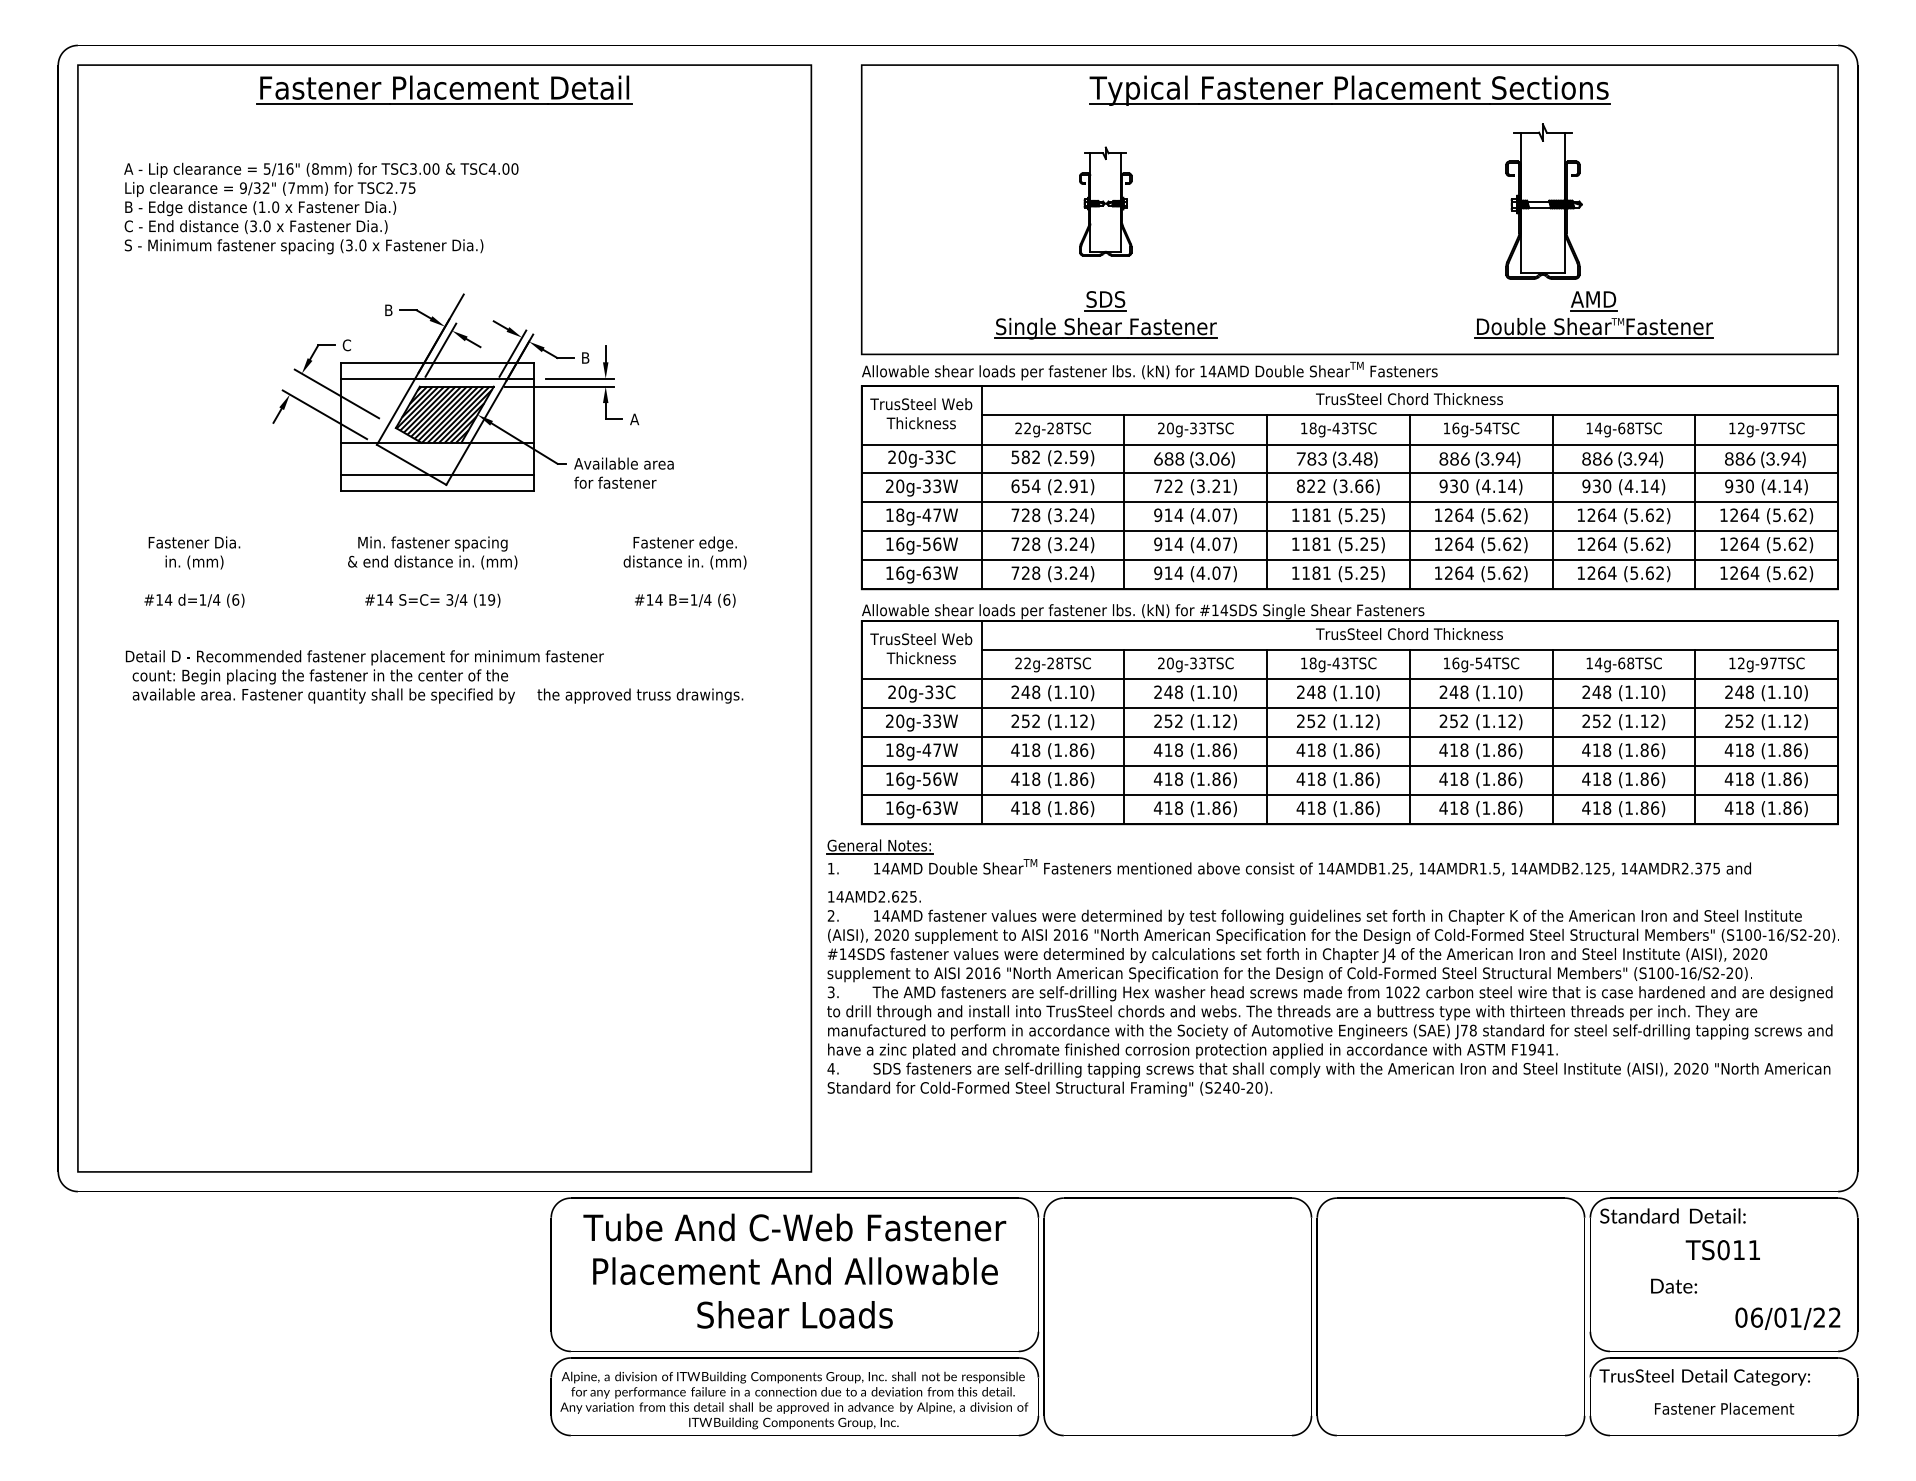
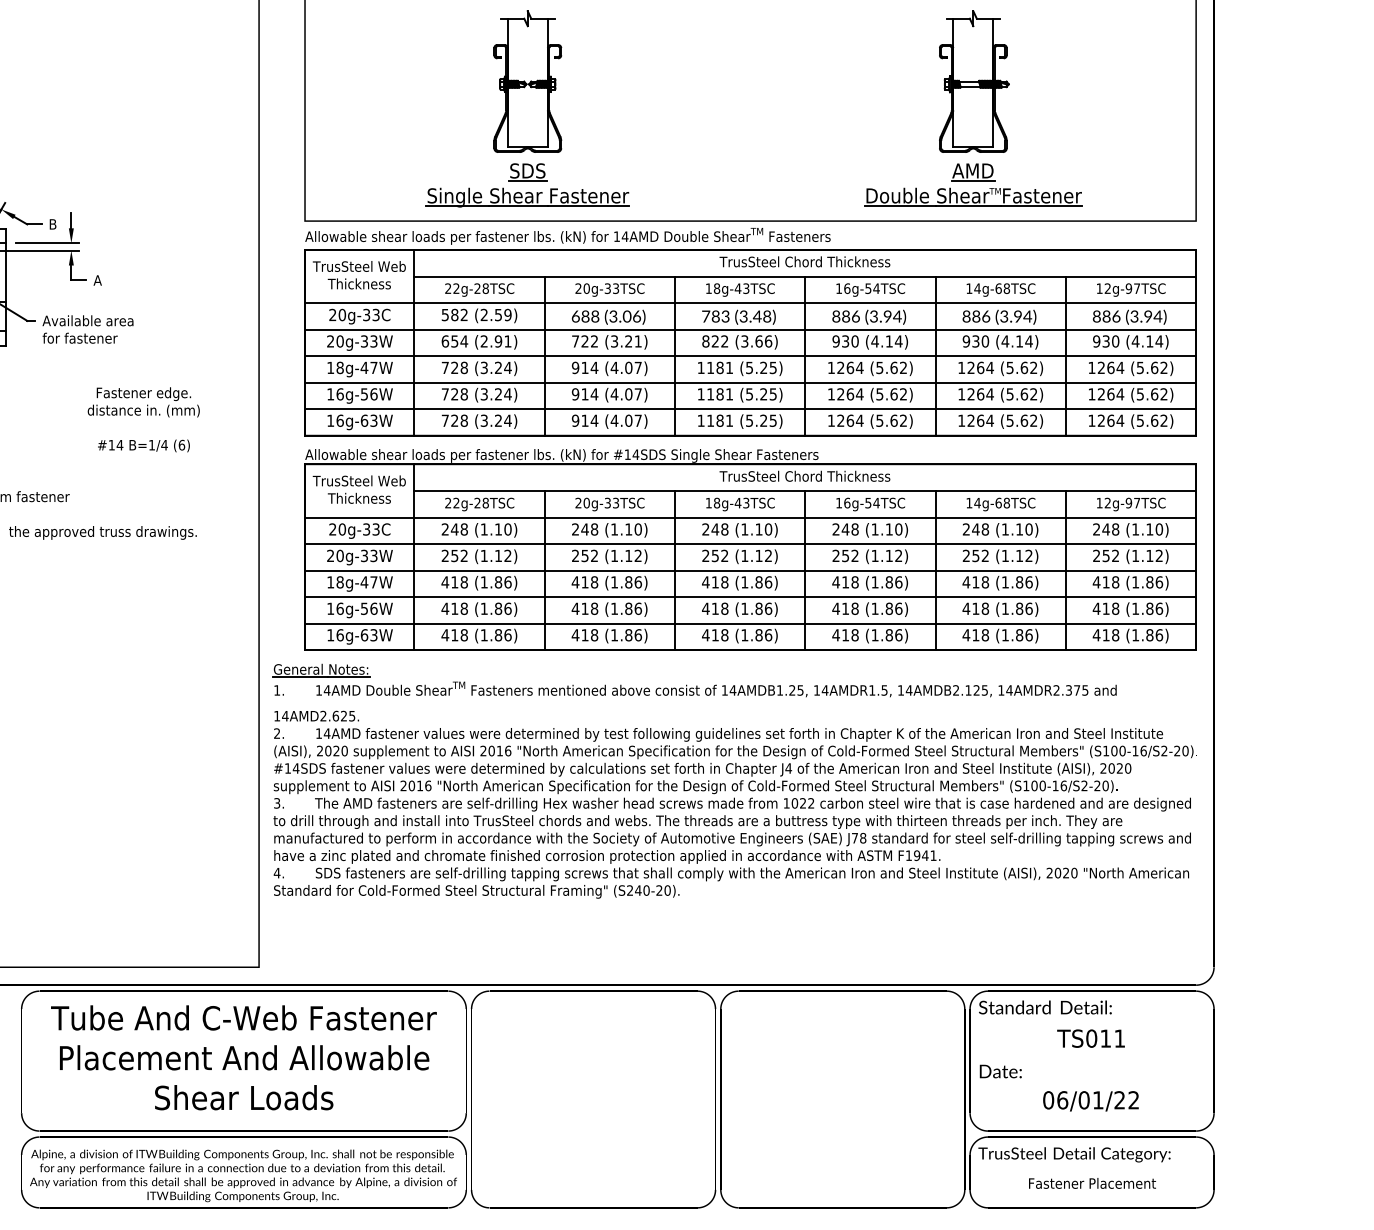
part: (1105, 201) -> (527, 81), size x1.43
part: (1543, 201) -> (973, 81), moved
text: (1674, 1285) -> (1001, 1070), moved
text: (1787, 1318) -> (1090, 1101), moved

